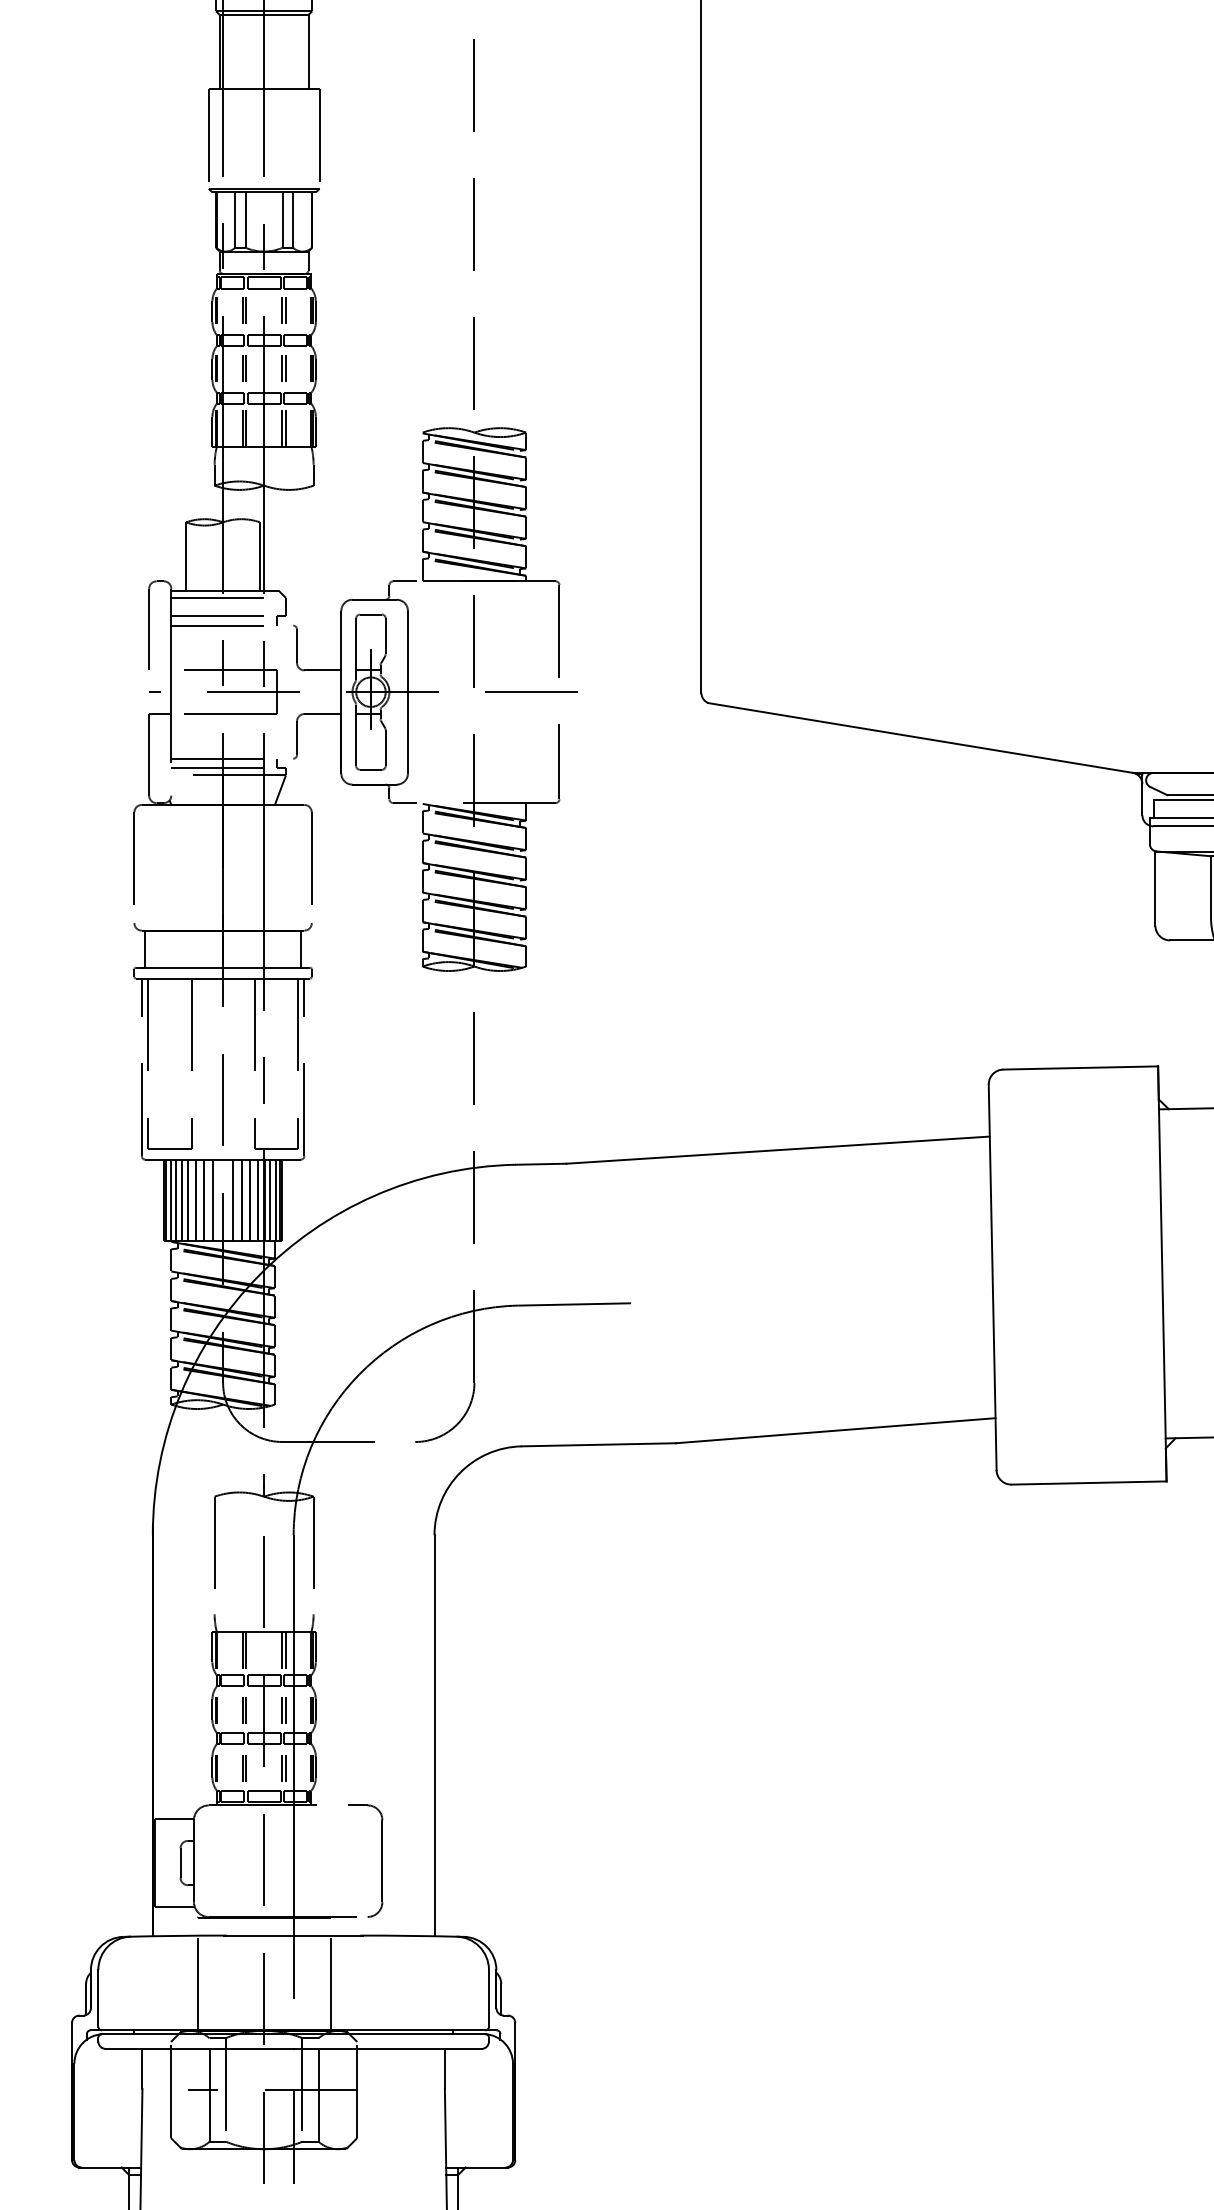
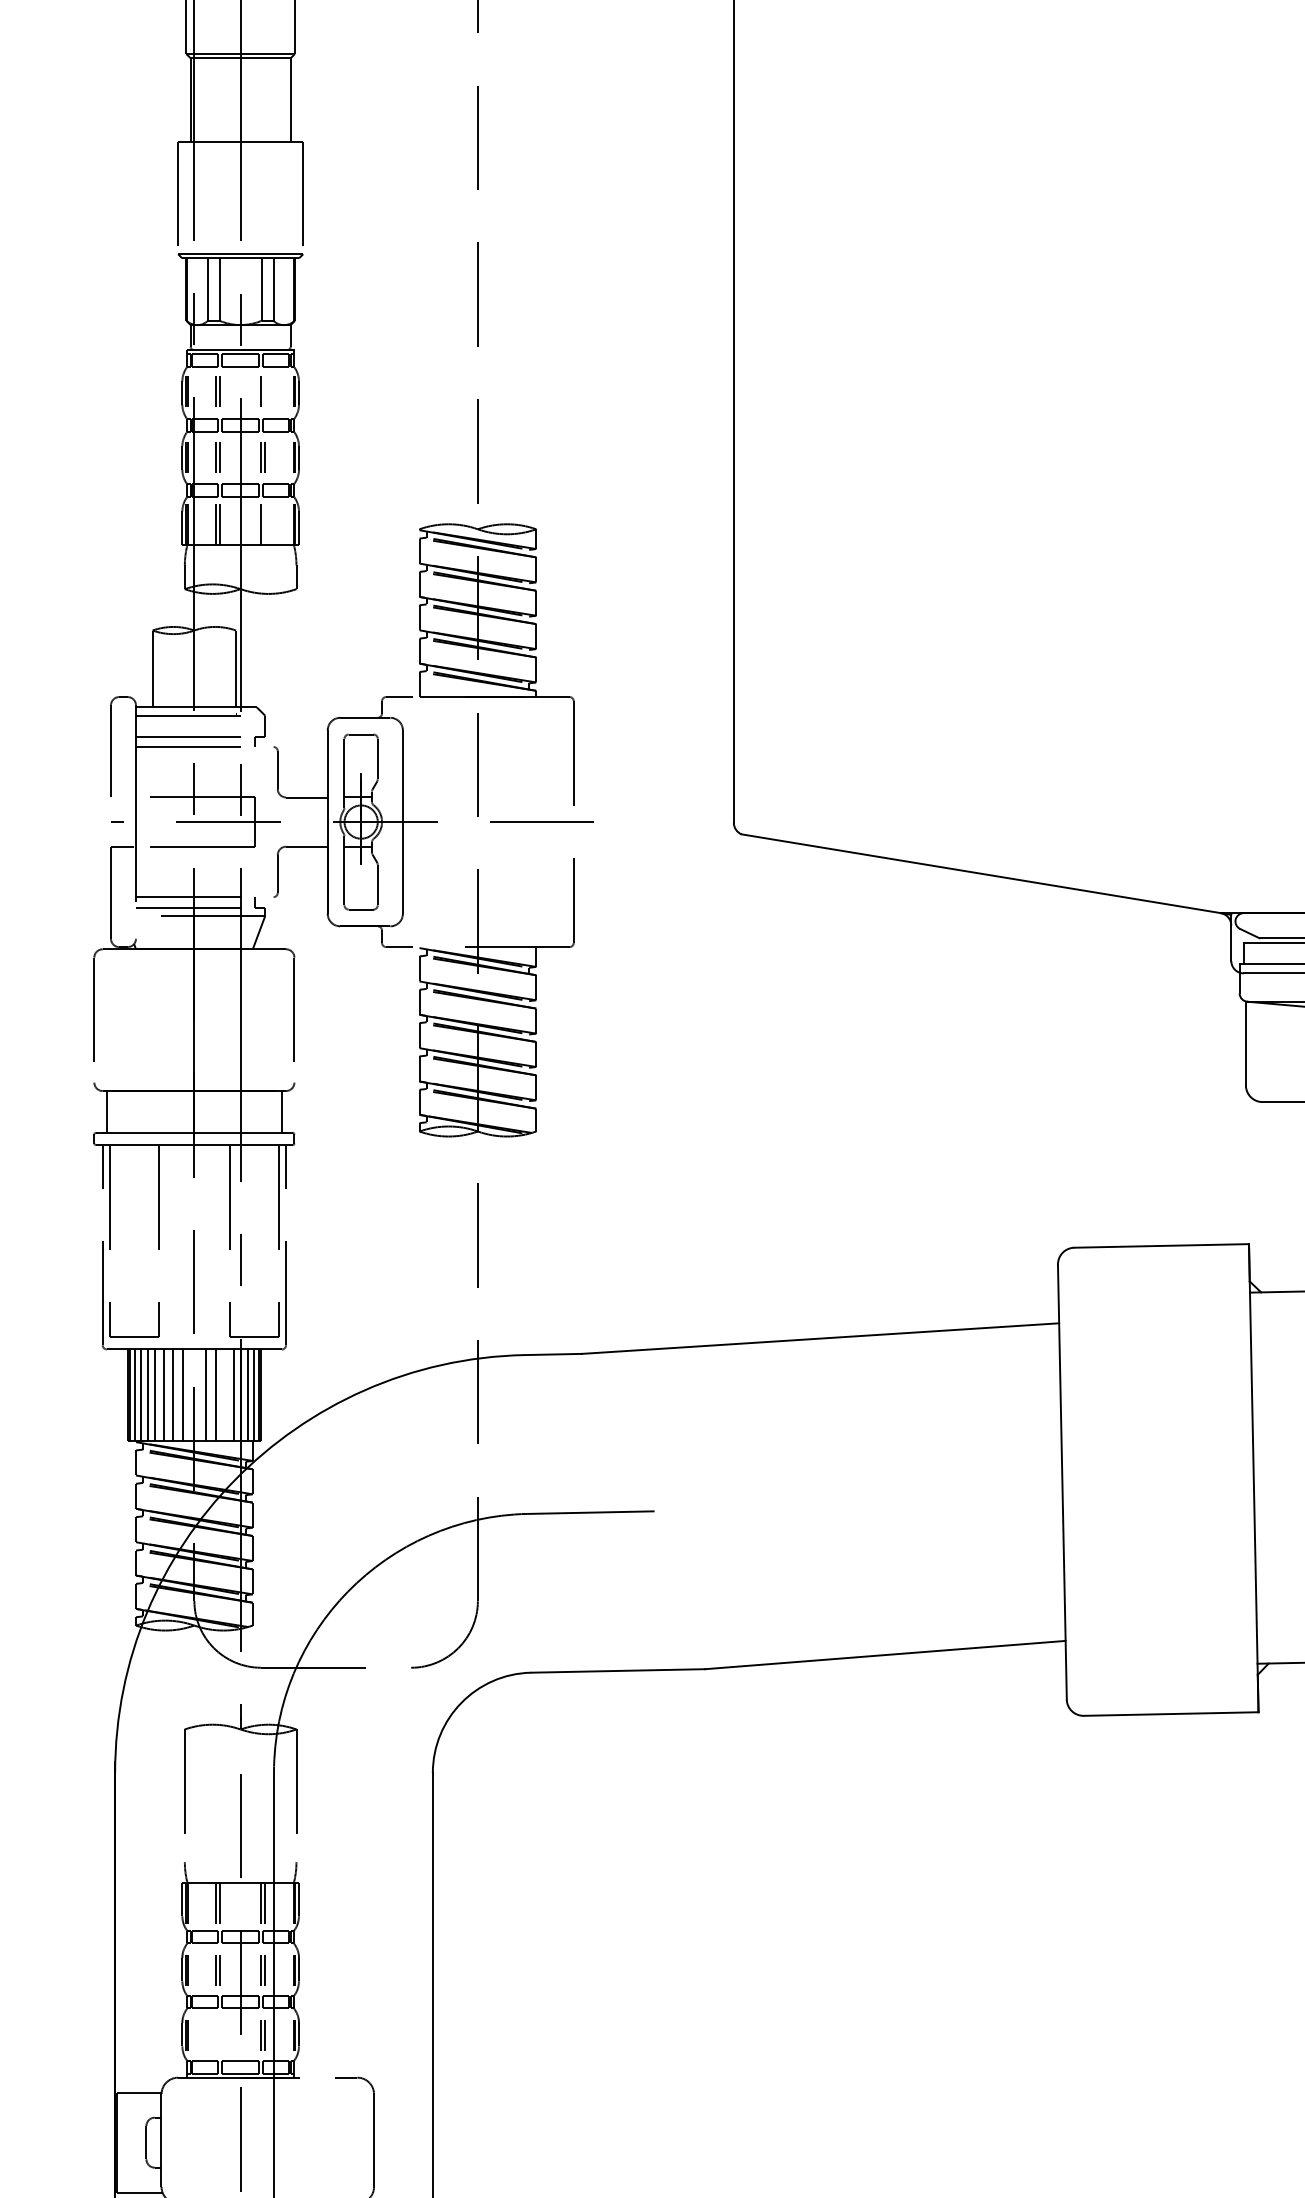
line: (285, 310) -> (264, 391), removed
line: (285, 428) -> (264, 524), removed
line: (250, 1200) -> (225, 1395), removed
line: (243, 1768) -> (217, 2036), removed

